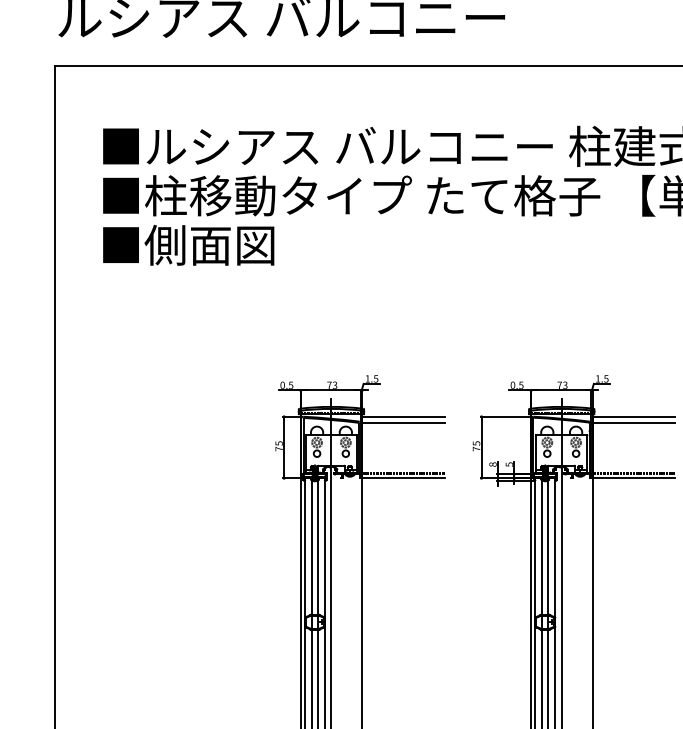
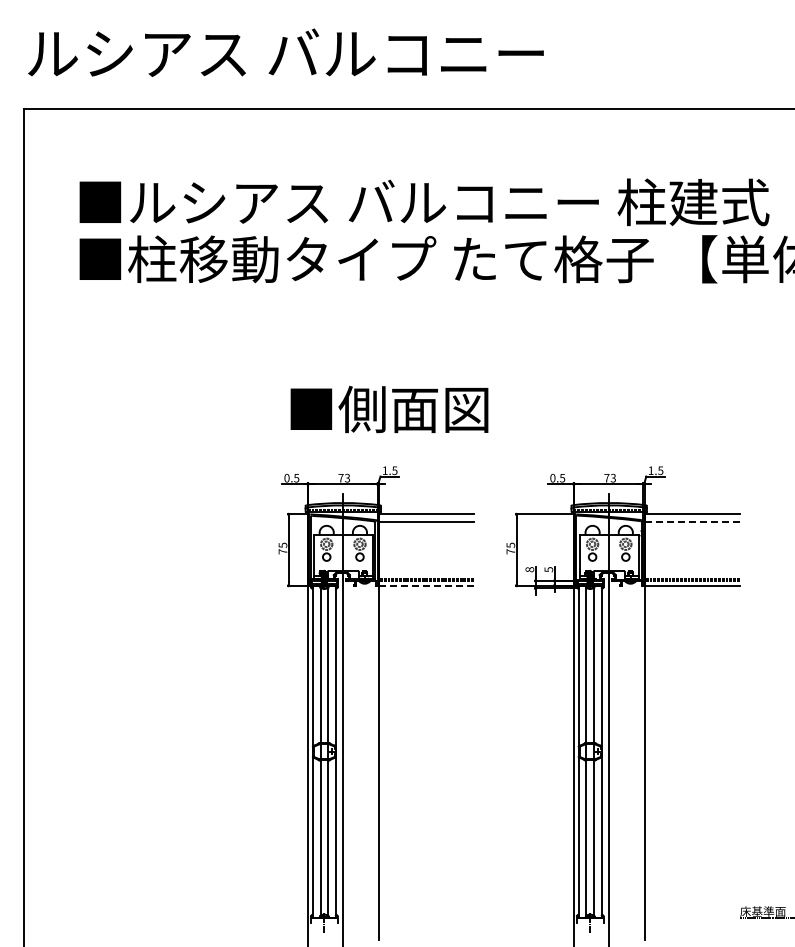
text: (188, 245) -> (389, 409), moved
line: (632, 423) -> (691, 522), solid -> dashed
line: (402, 478) -> (425, 585), solid -> dashed

